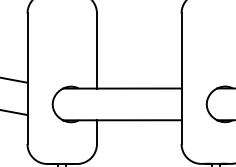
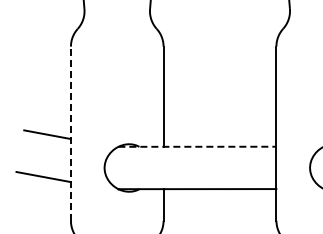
line: (27, 78) -> (70, 133), solid -> dashed
line: (122, 88) -> (197, 146), solid -> dashed

